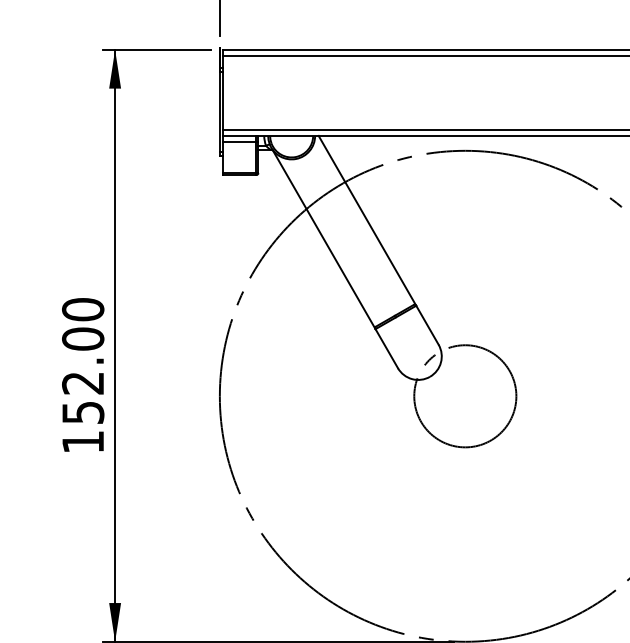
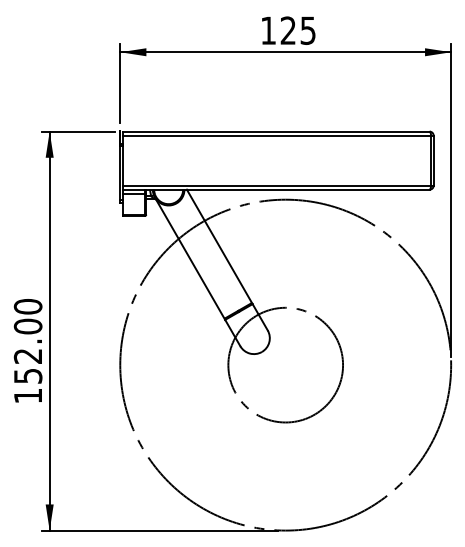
circle: (465, 395) -> (285, 364), size x1.67

